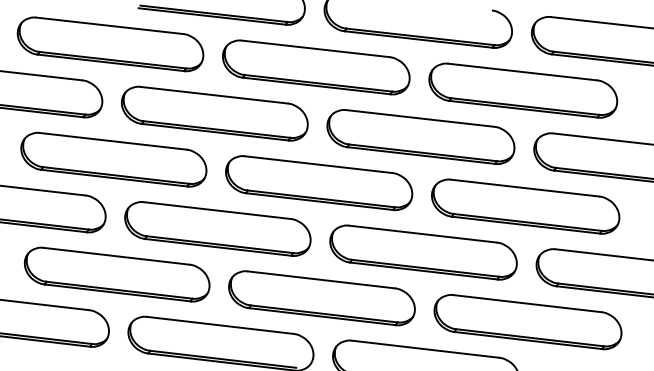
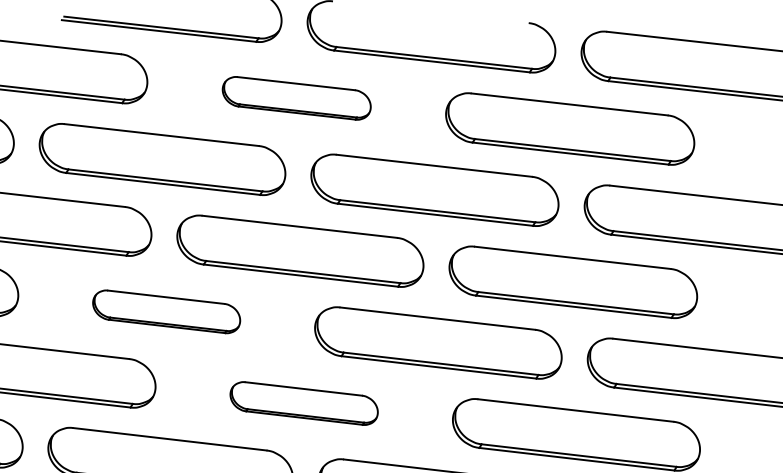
part: (316, 67) -> (296, 98), size x0.6
part: (217, 228) -> (166, 311), size x0.6
part: (321, 298) -> (303, 403), size x0.6

